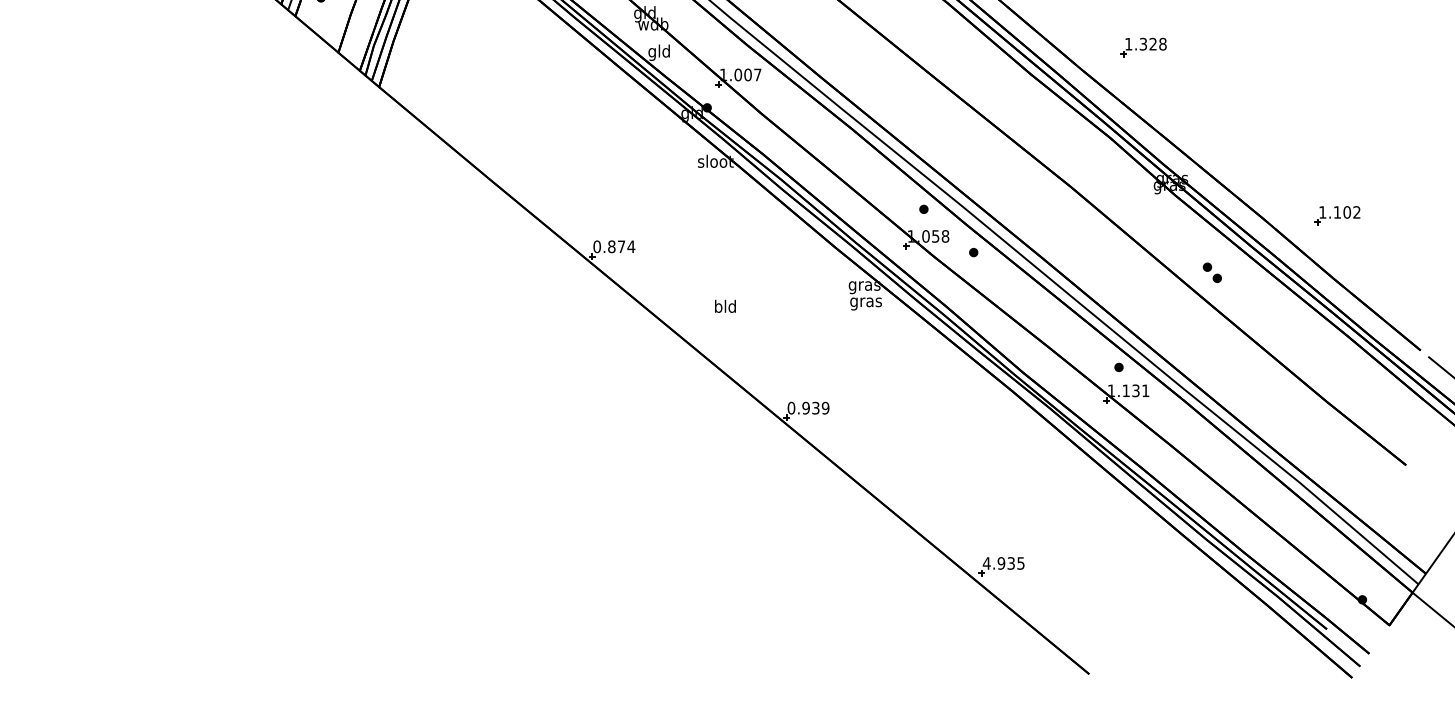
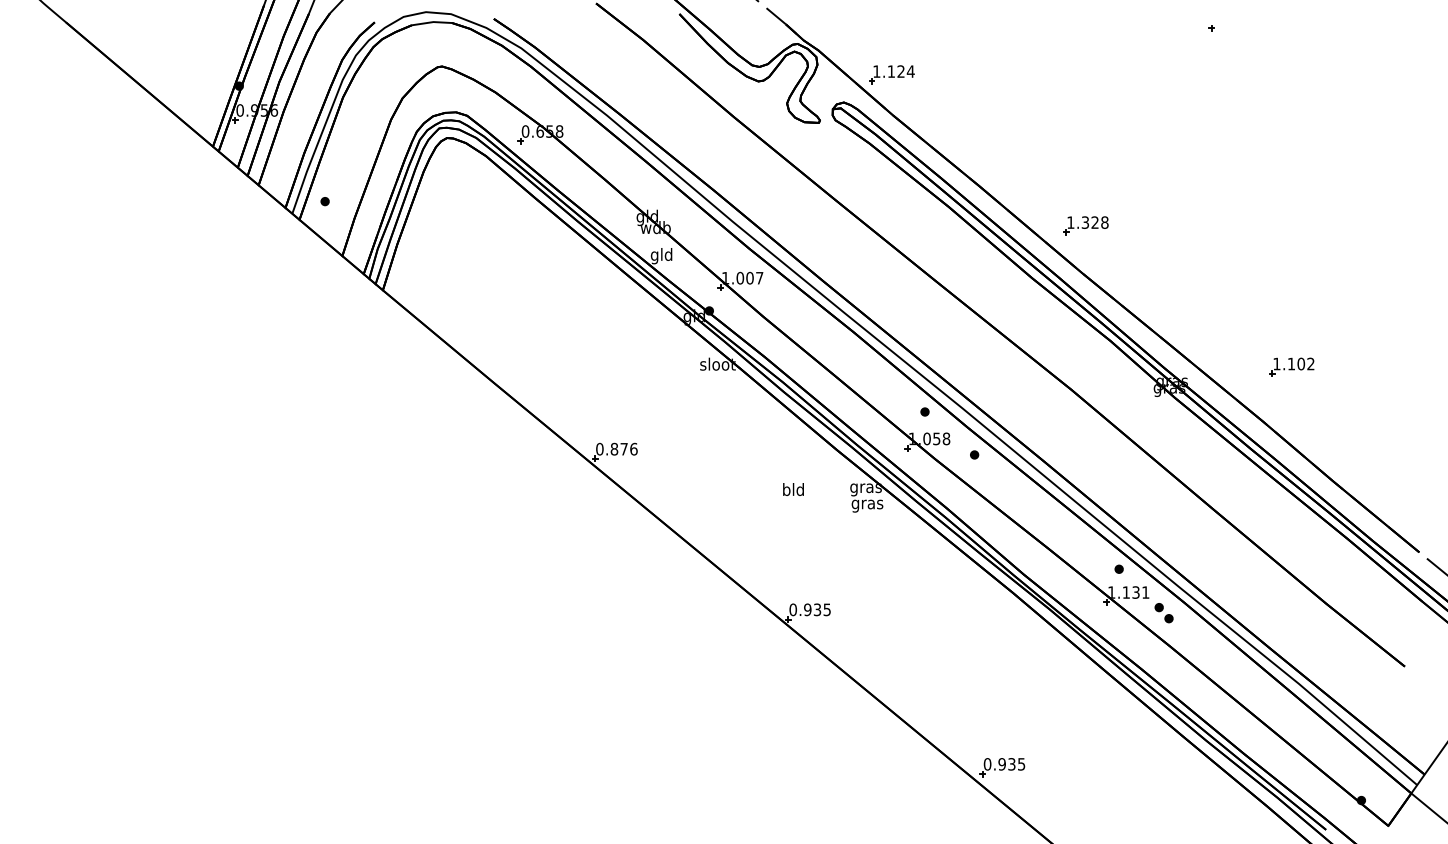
part: (1143, 47) -> (1085, 225), moved
part: (1337, 214) -> (1291, 366), moved
text: (630, 246) -> (633, 448), 0.874 -> 0.876
part: (1211, 273) -> (1163, 613), moved
text: (725, 306) -> (793, 489), moved
text: (824, 407) -> (826, 609), 0.939 -> 0.935
text: (986, 563) -> (987, 764), 4.935 -> 0.935

